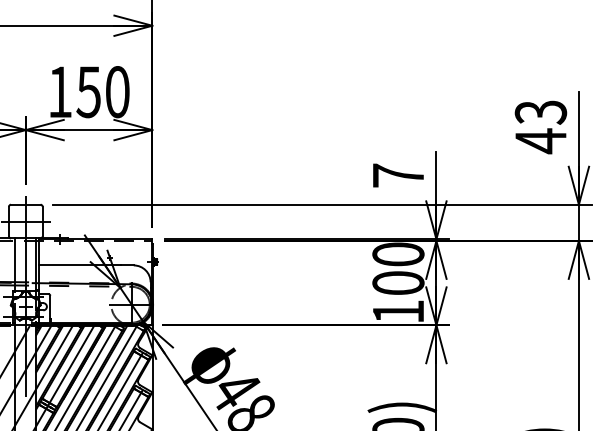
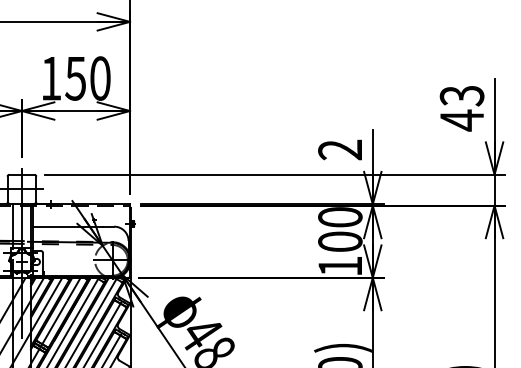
text: (397, 175) -> (339, 149), 7 -> 2

